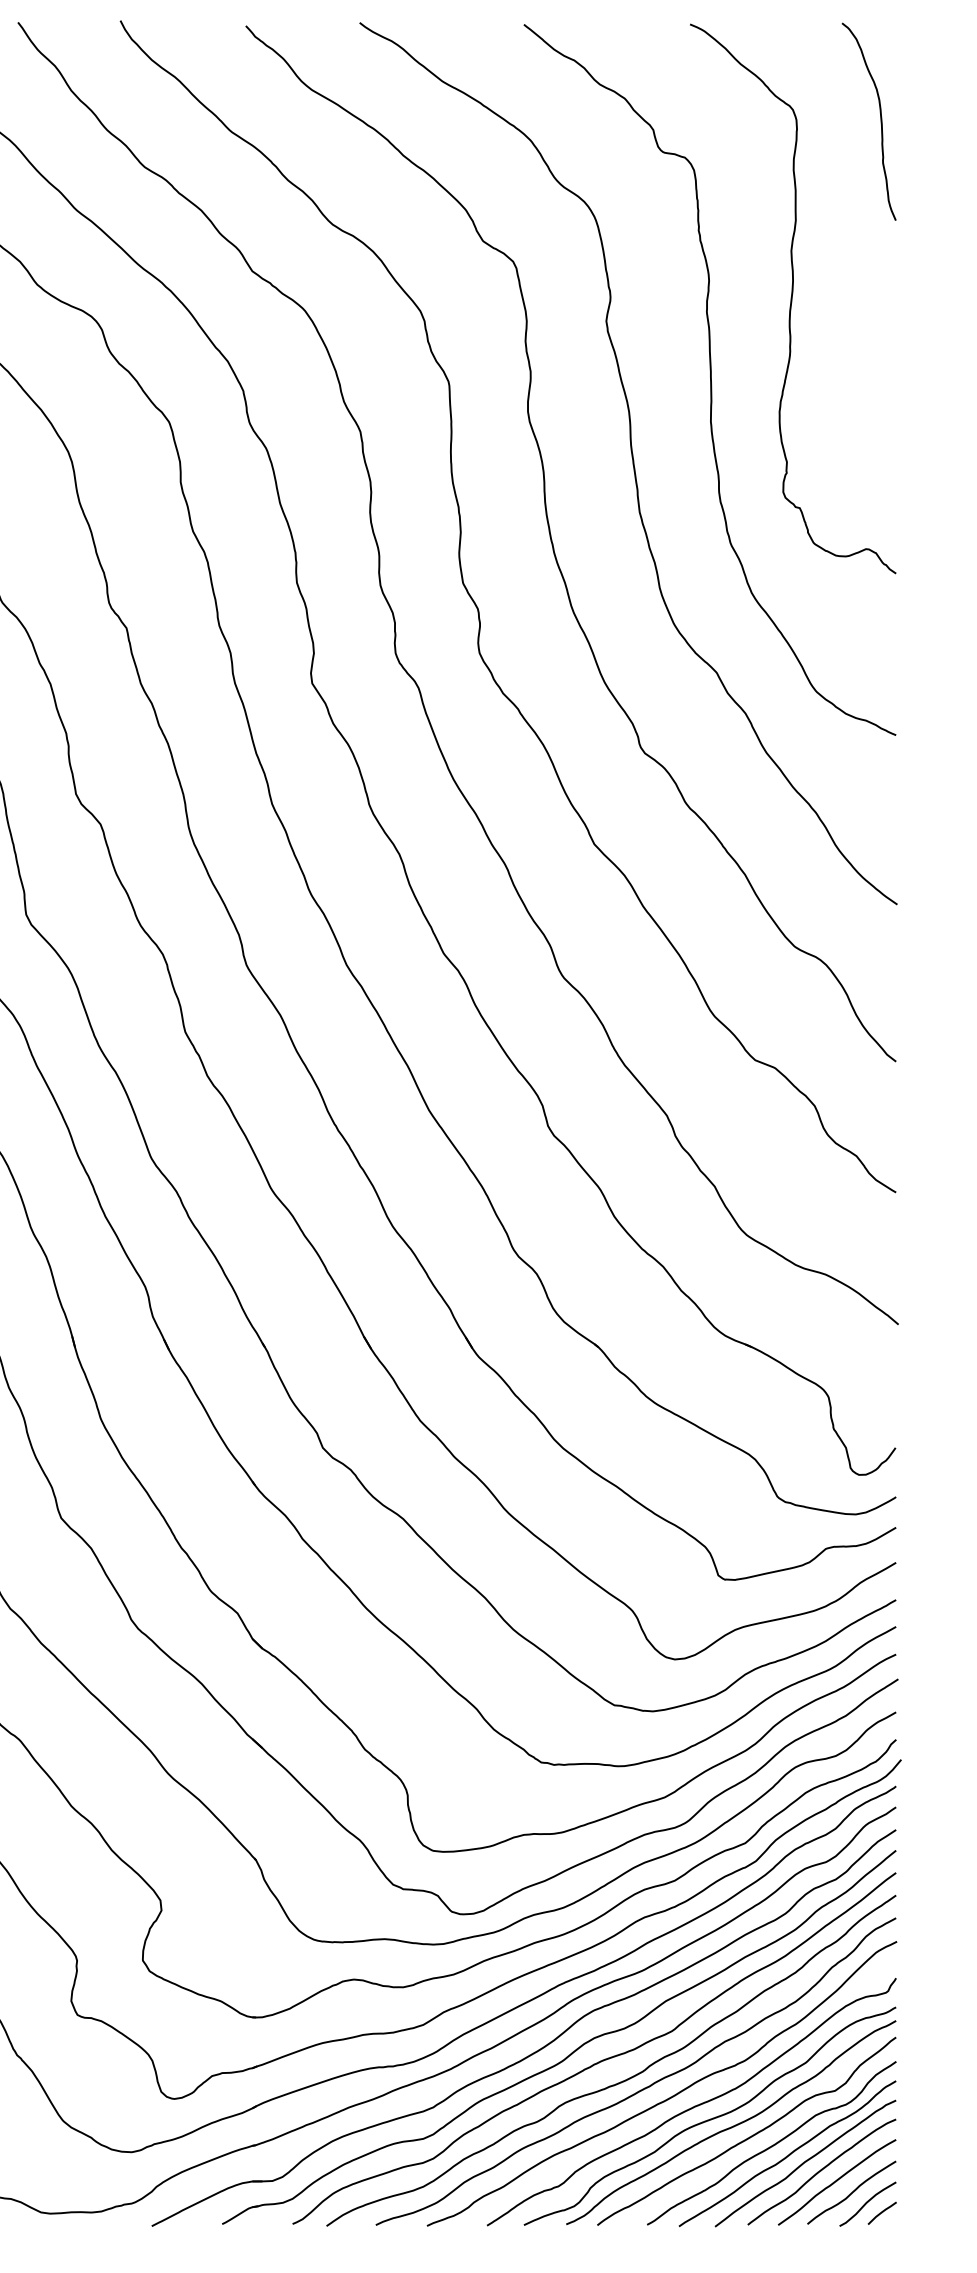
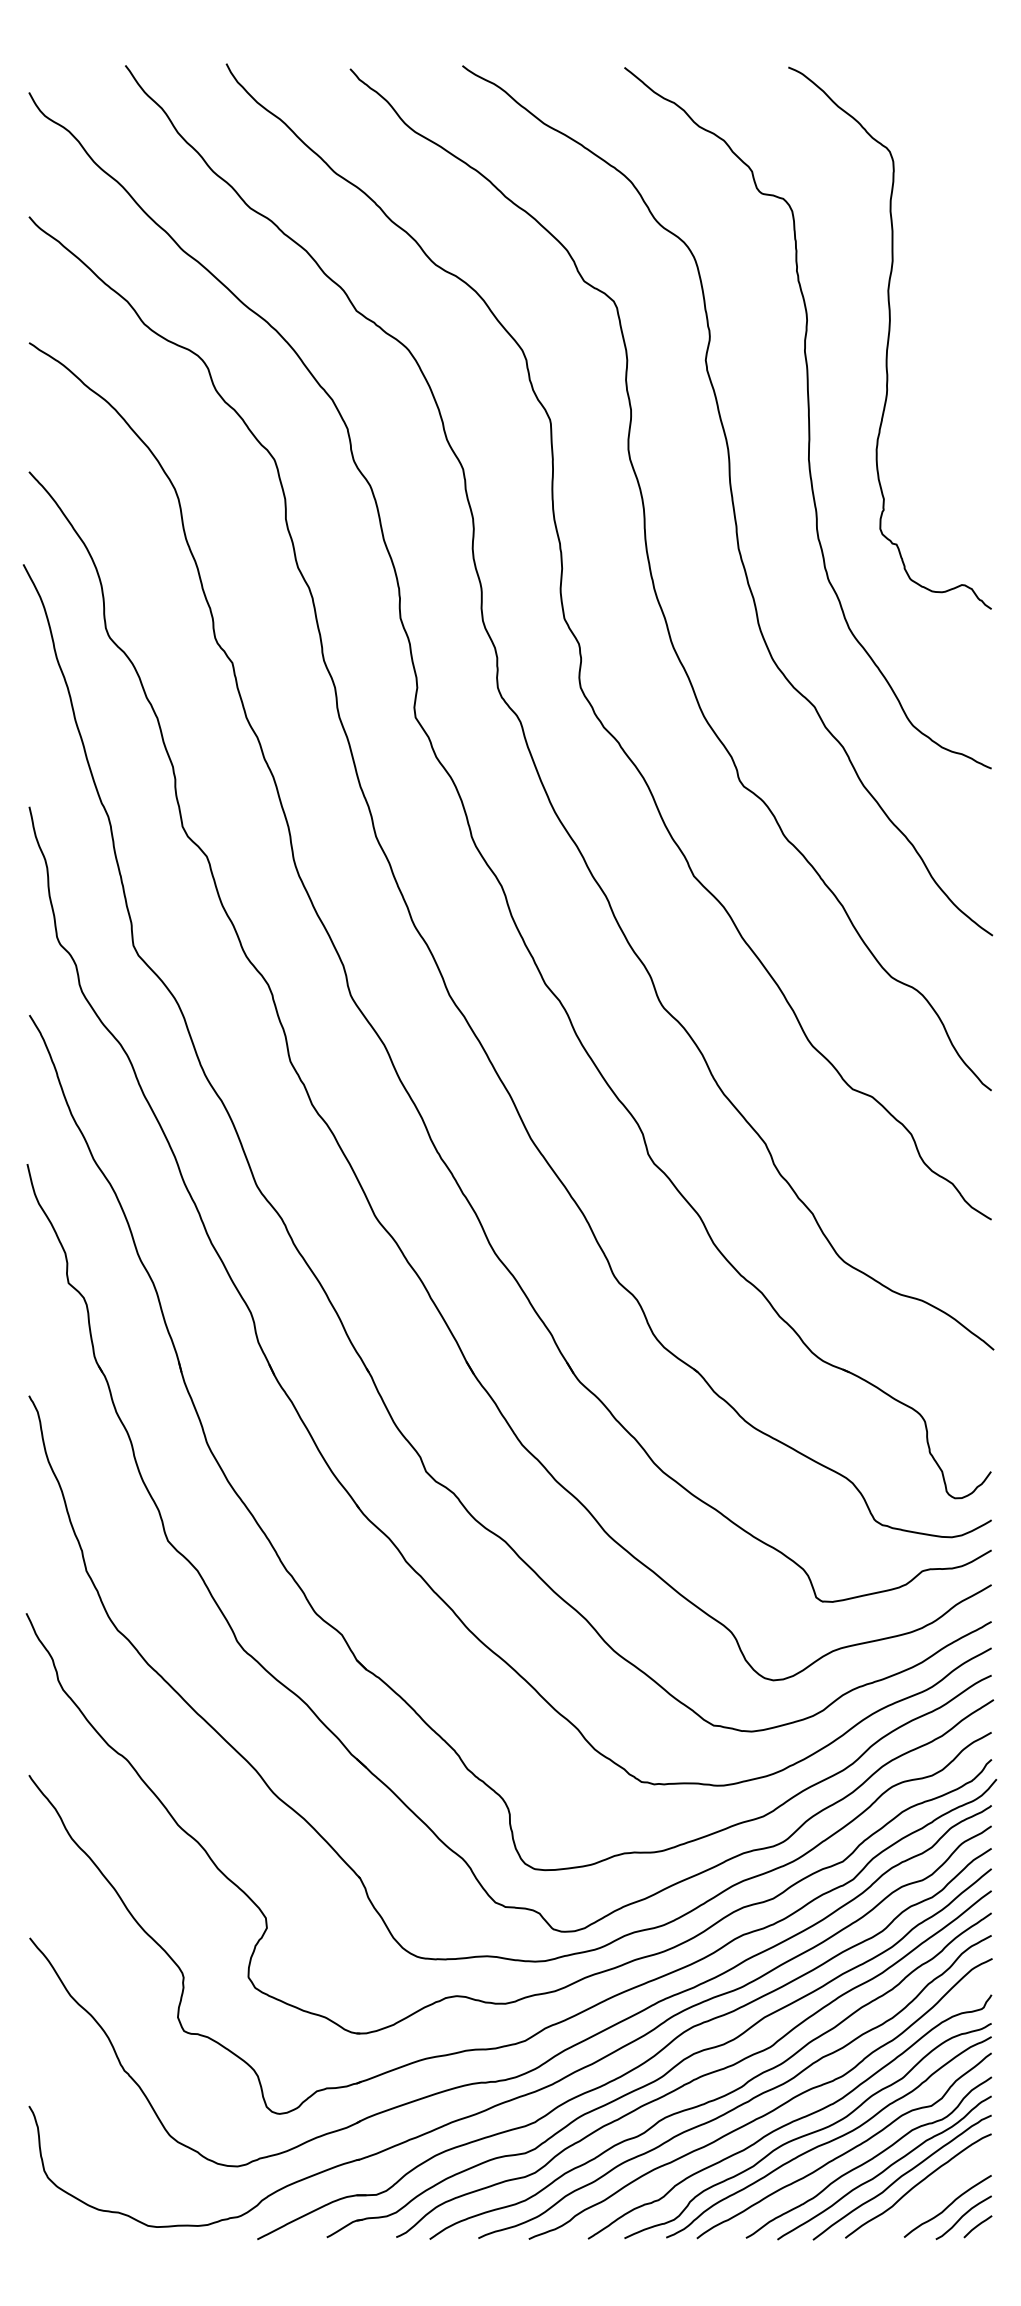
curve: (880, 121) -> (976, 163), removed
curve: (837, 2181) -> (933, 2195), removed

